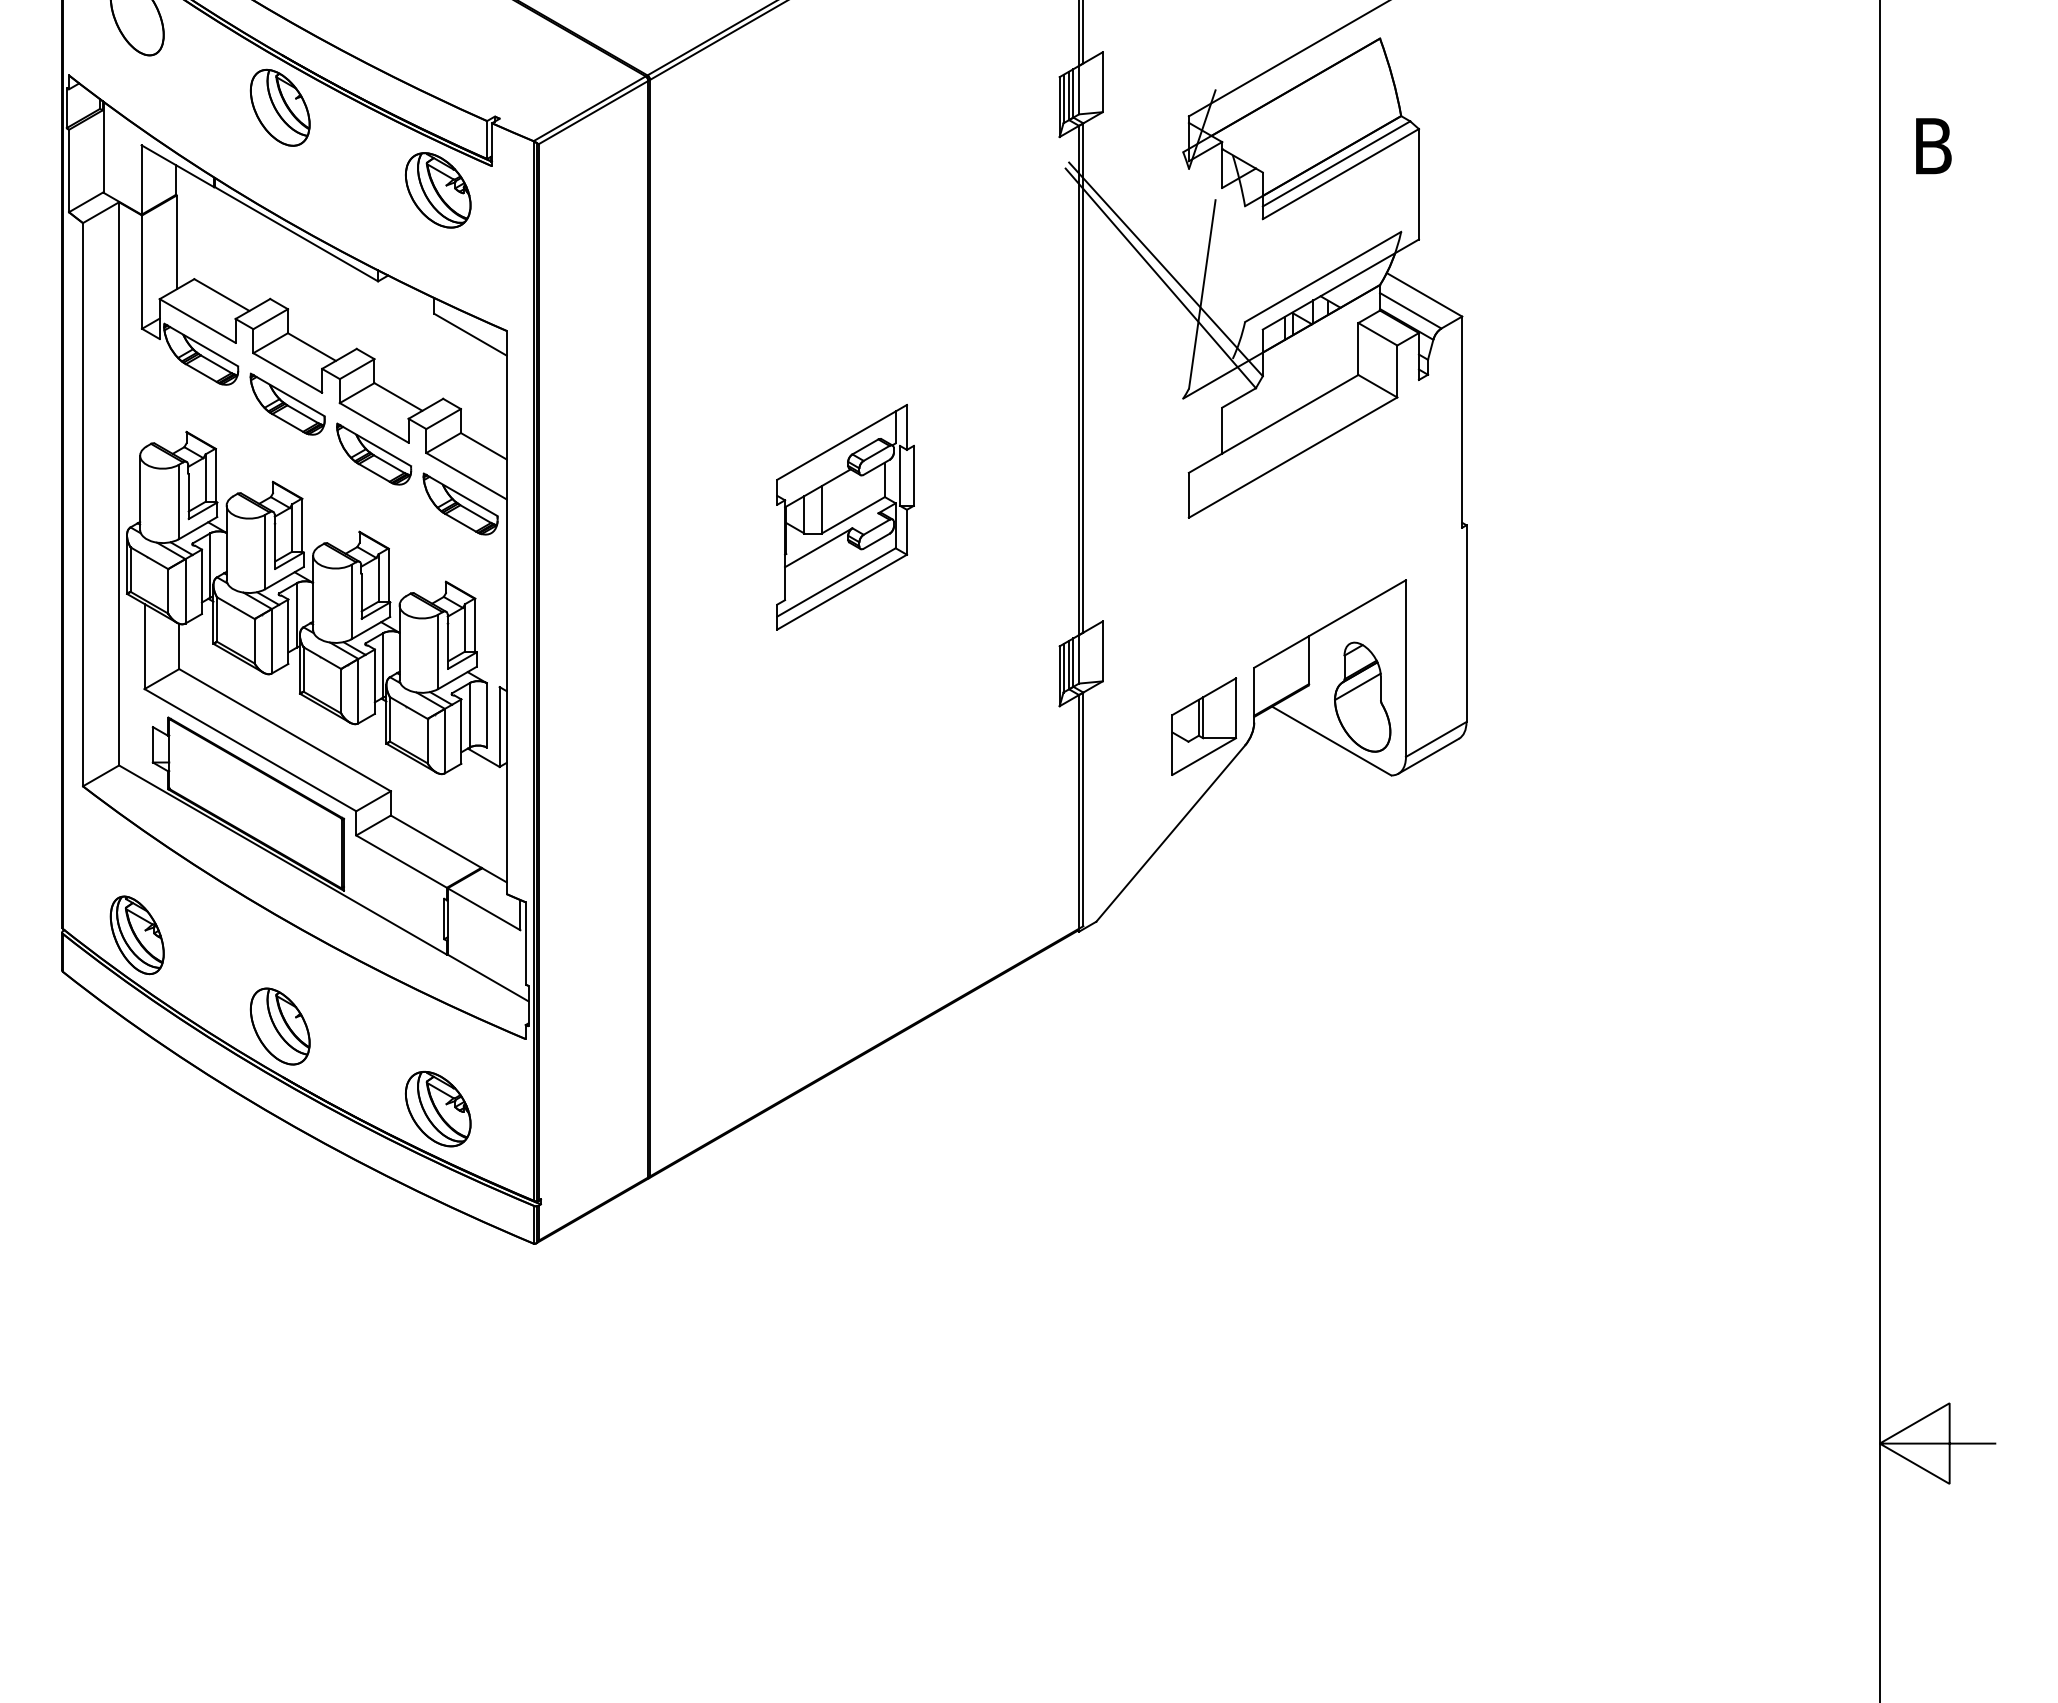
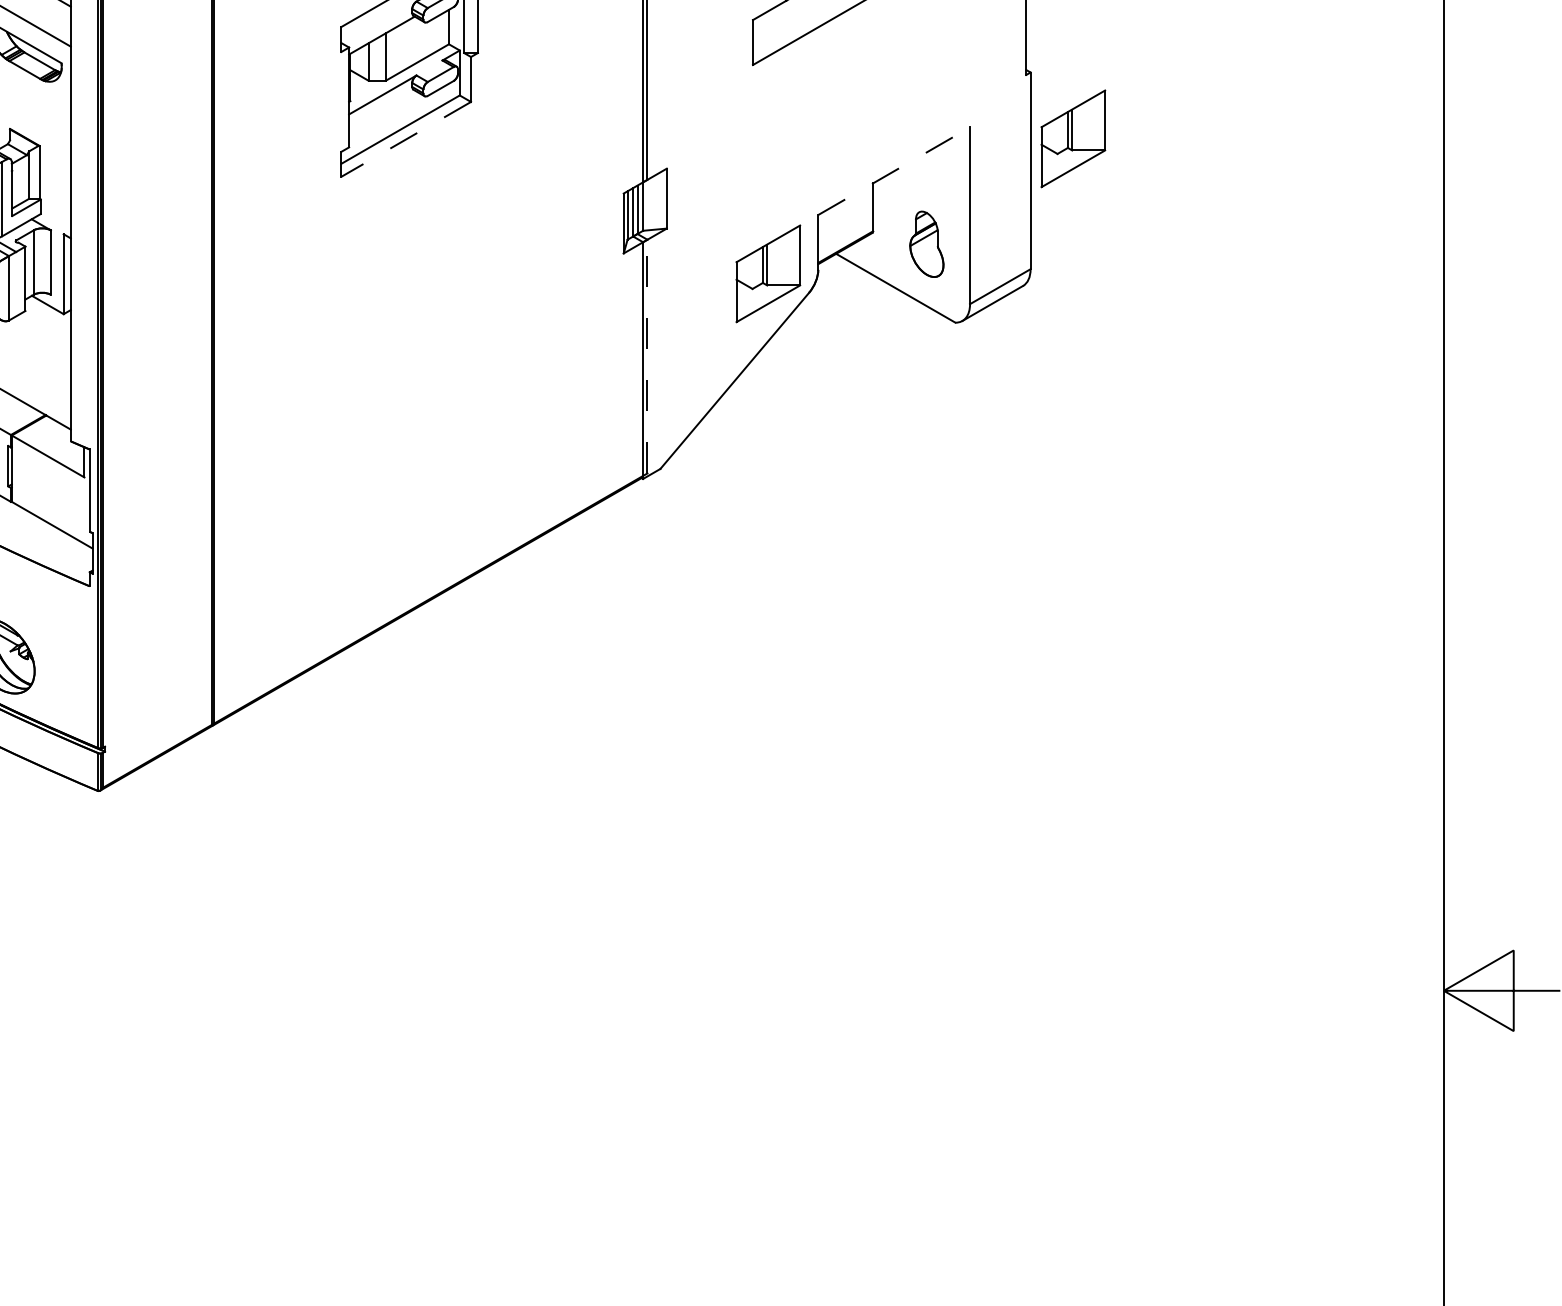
part: (1509, 591) -> (1073, 138), added
line: (842, 592) -> (406, 139), solid -> dashed
line: (1330, 624) -> (894, 171), solid -> dashed
part: (1362, 696) -> (926, 243), size x0.6
line: (1083, 809) -> (647, 356), solid -> dashed

